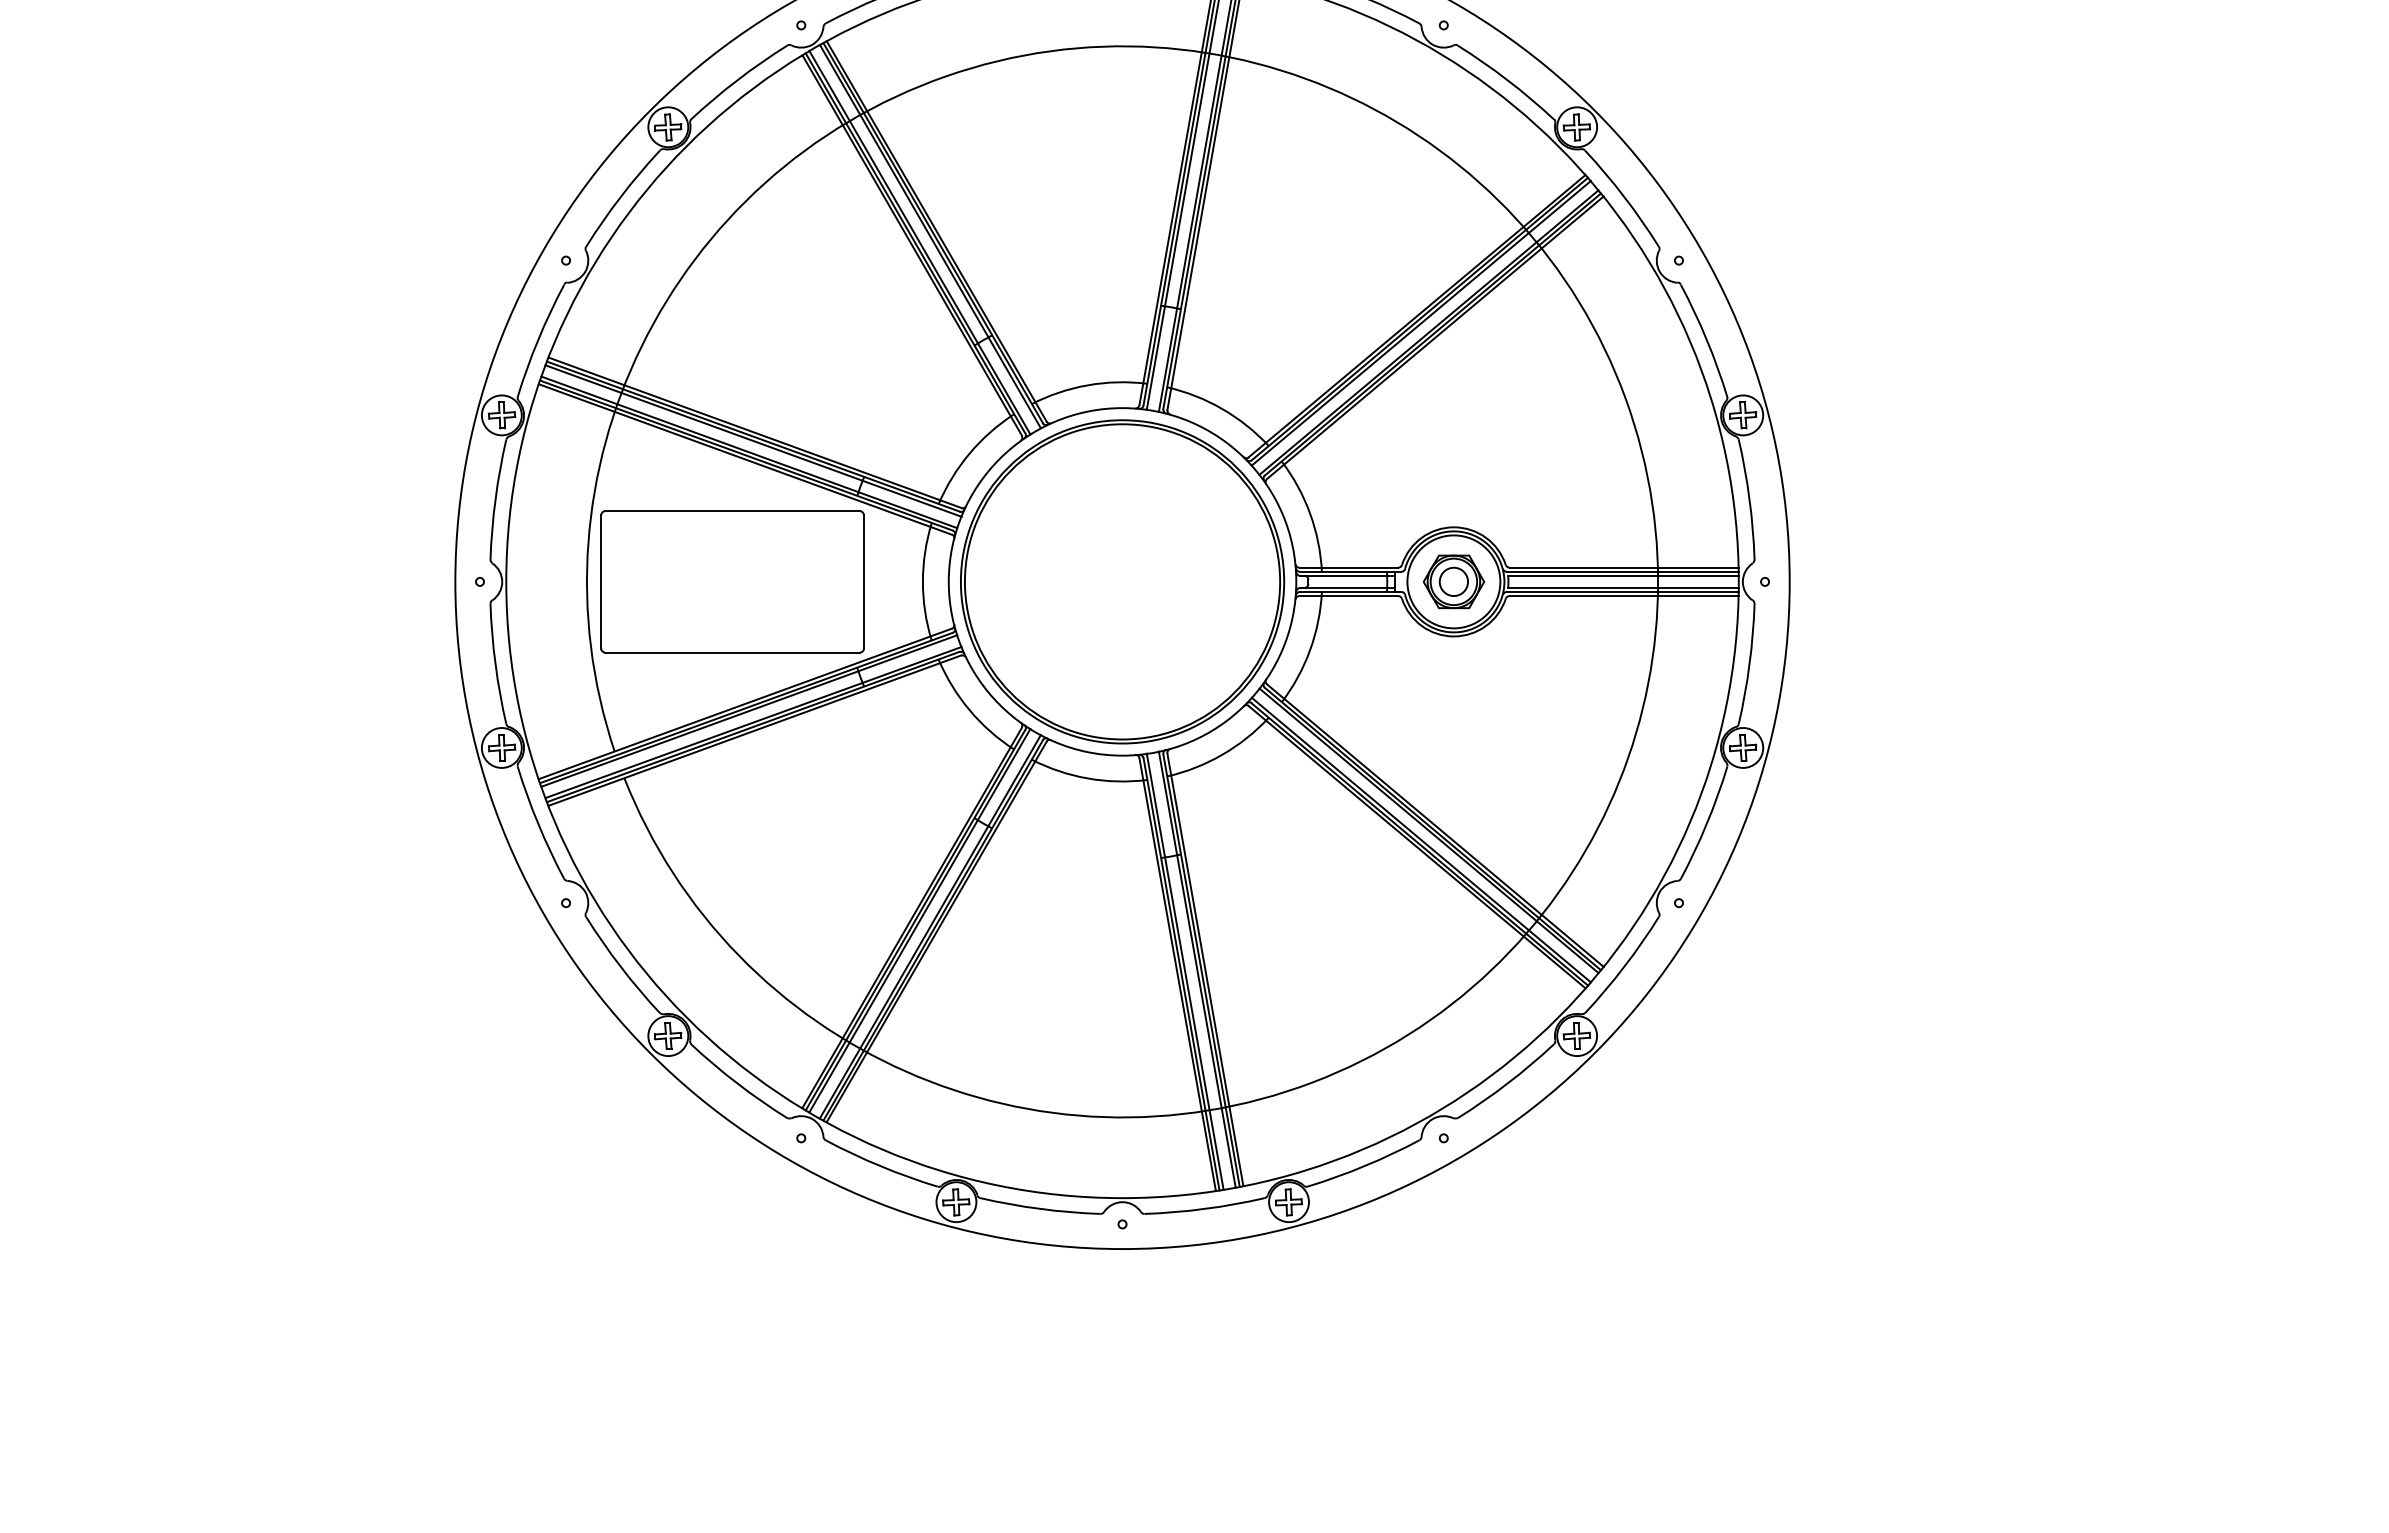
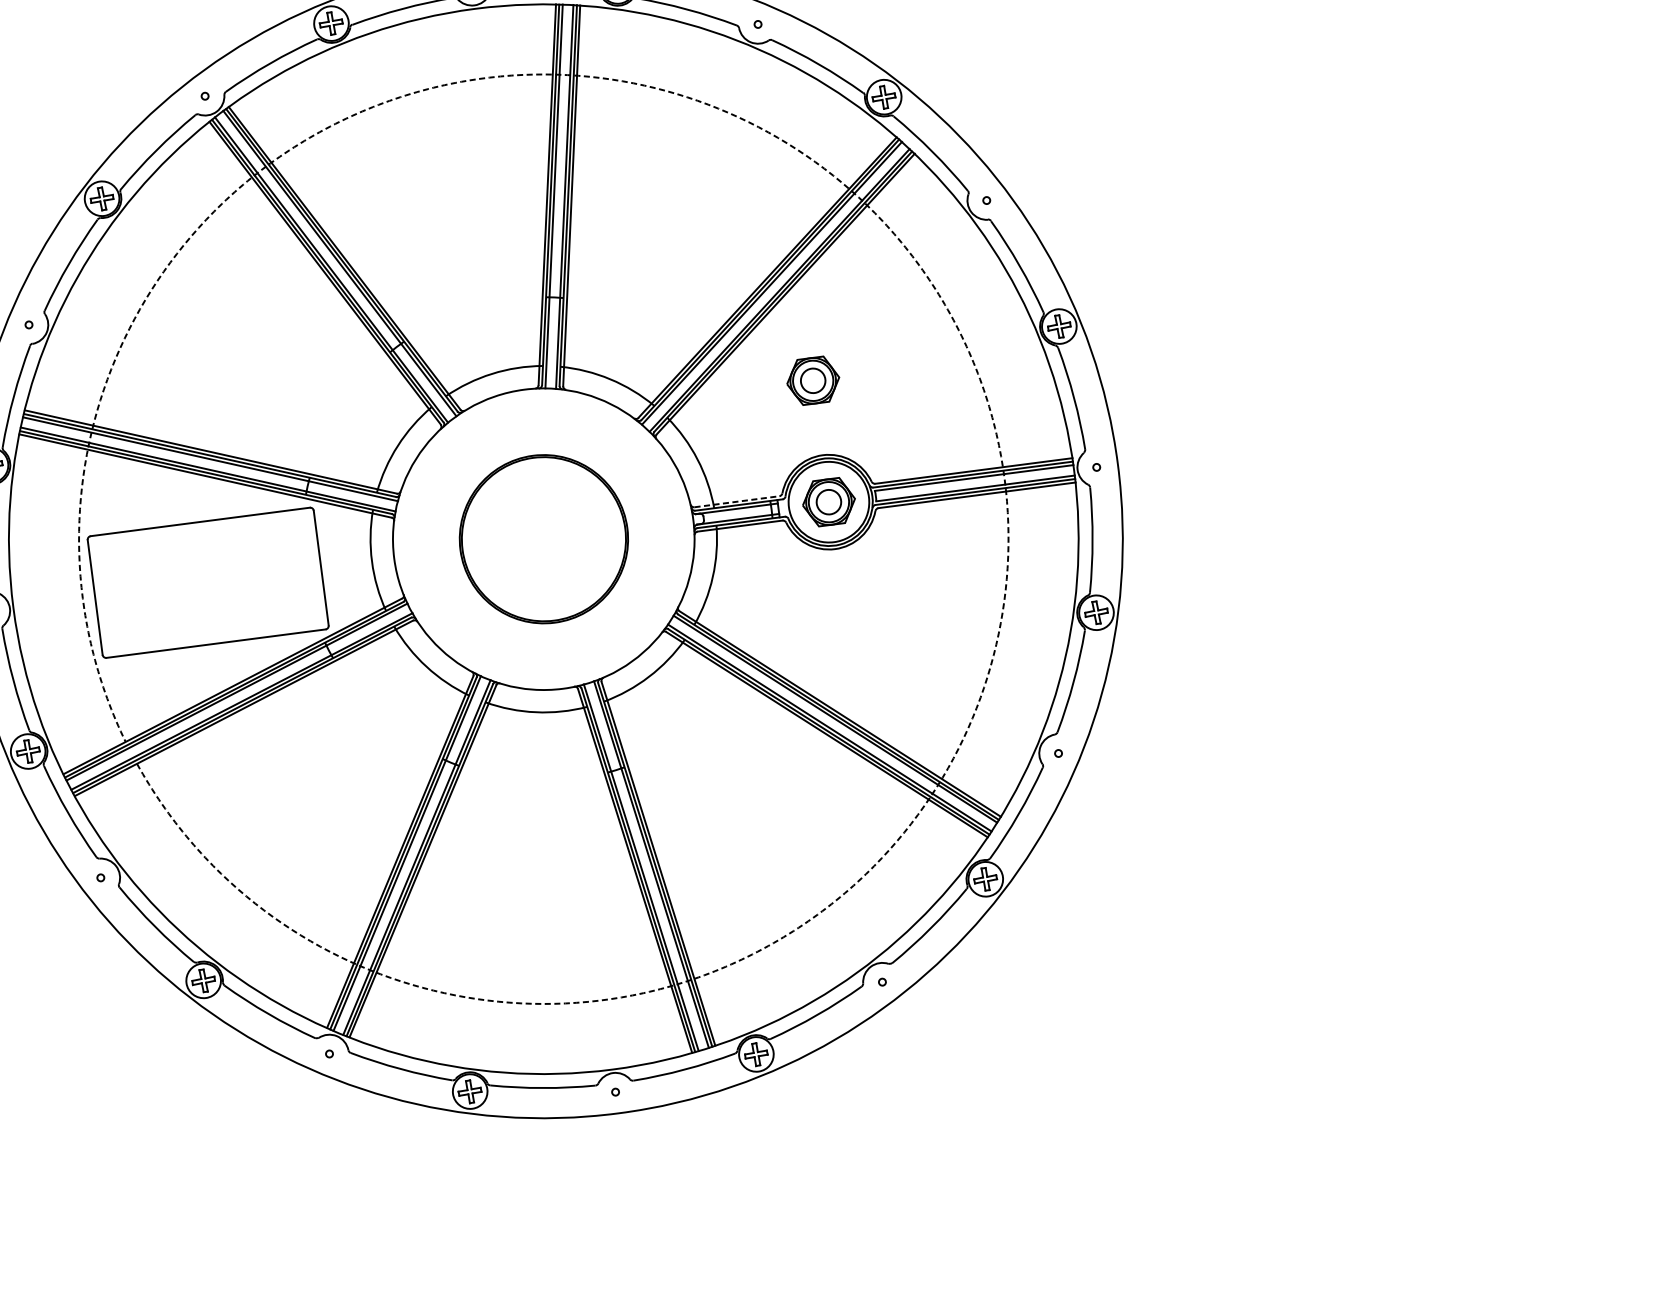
arc: (1625, 398) -> (956, 325), solid -> dashed
part: (1454, 440) -> (813, 380), added
line: (1349, 567) -> (737, 501), solid -> dashed
part: (1122, 581) -> (543, 538), size x0.6

